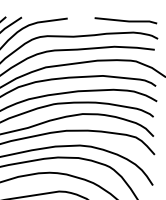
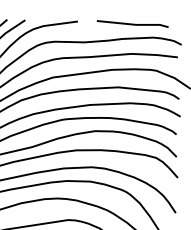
line: (125, 20) -> (132, 23), moved

